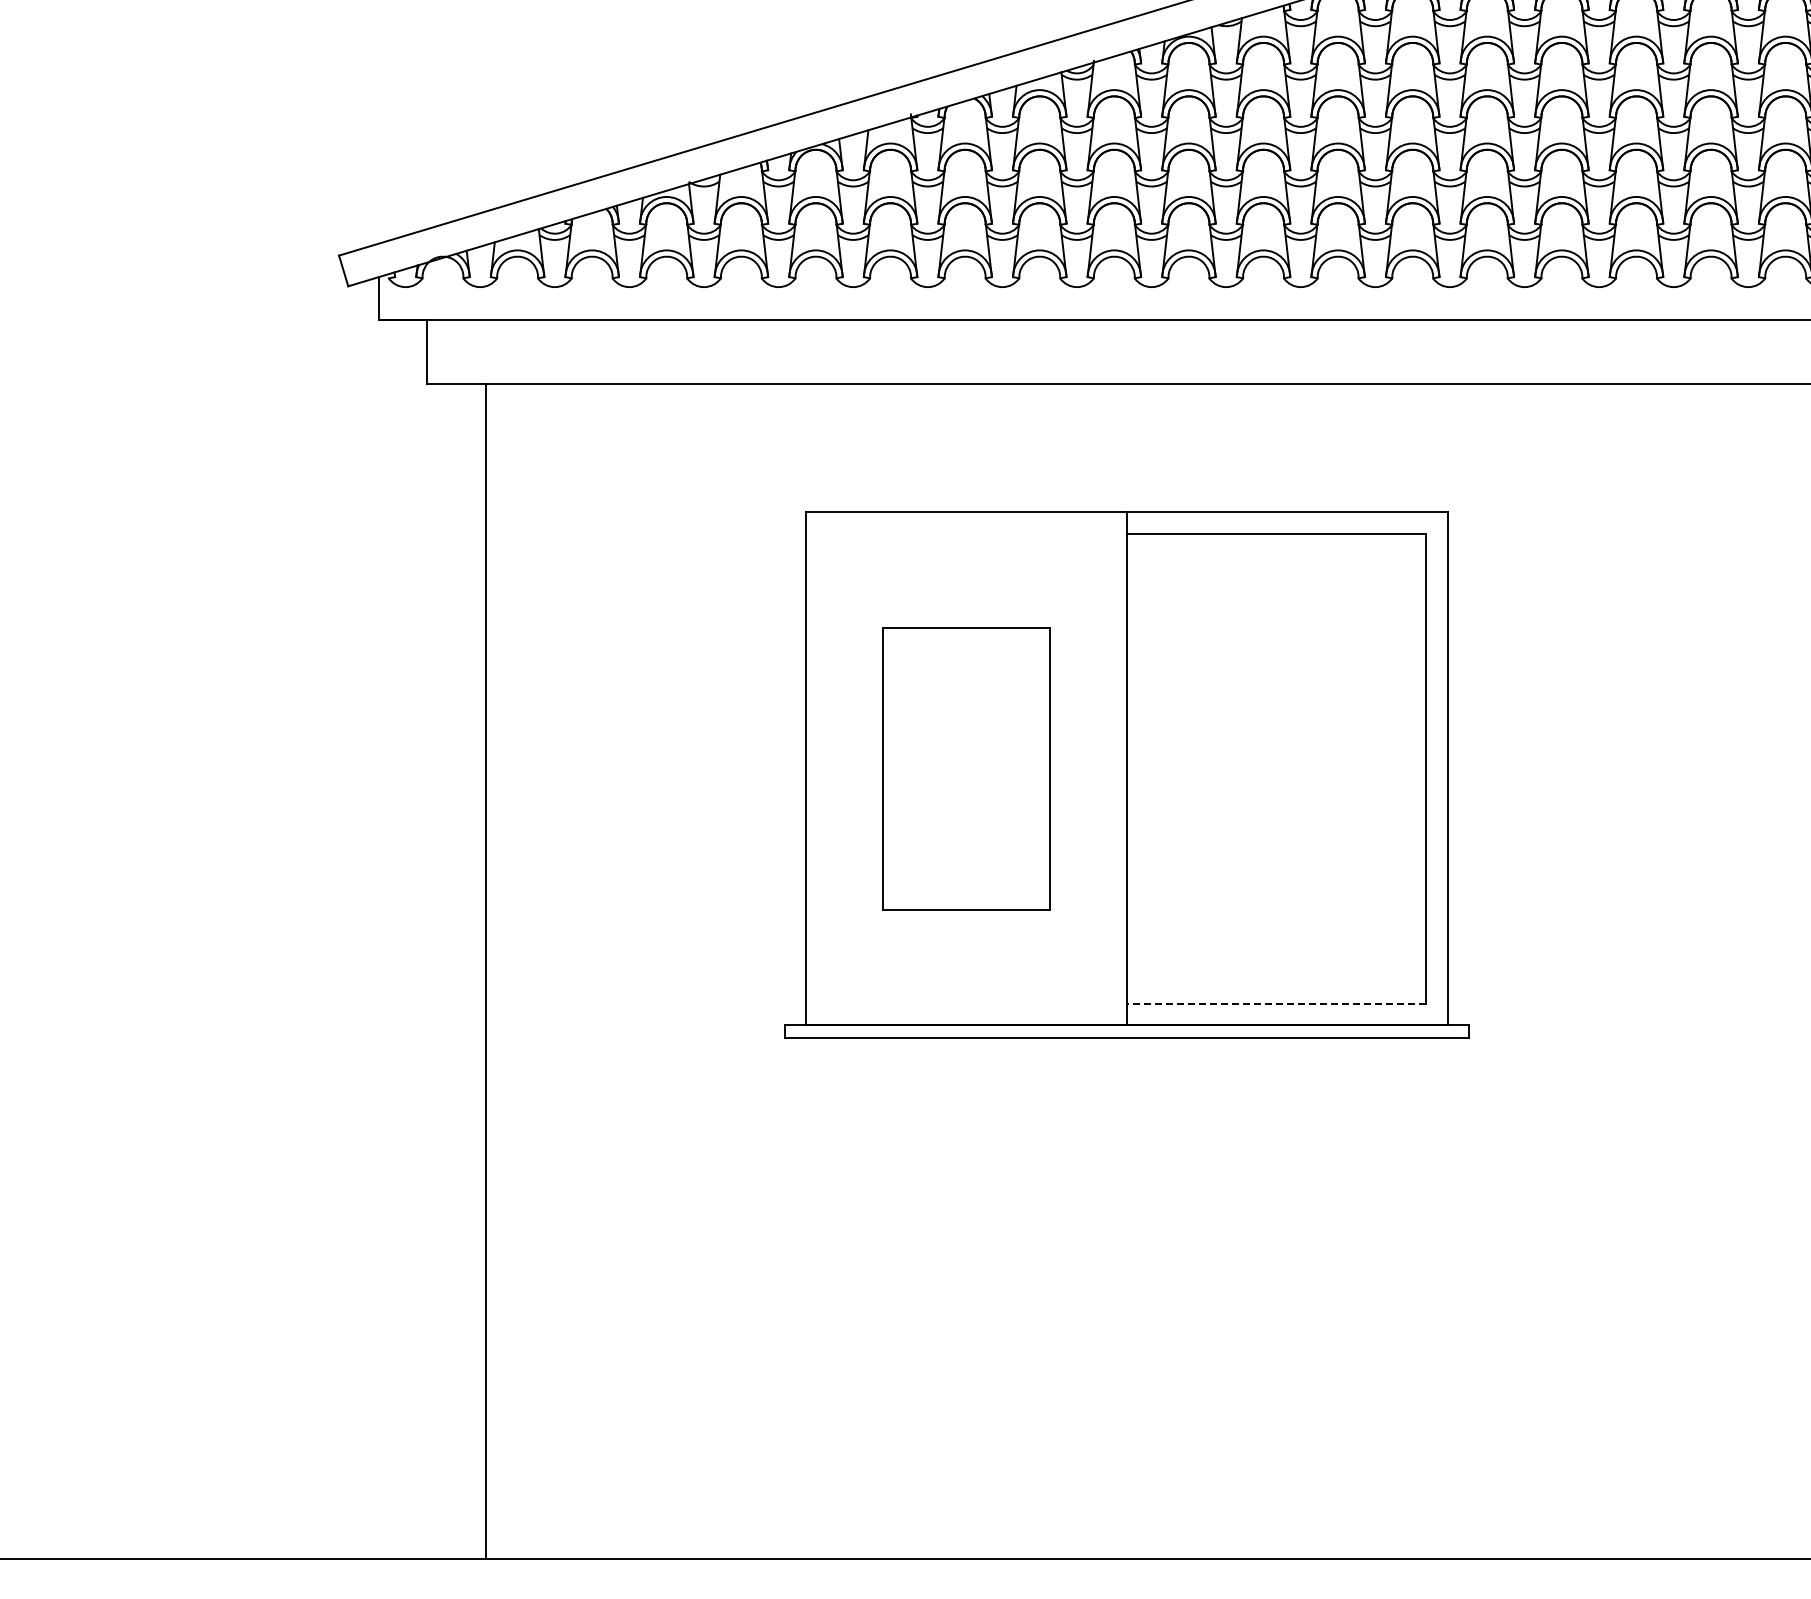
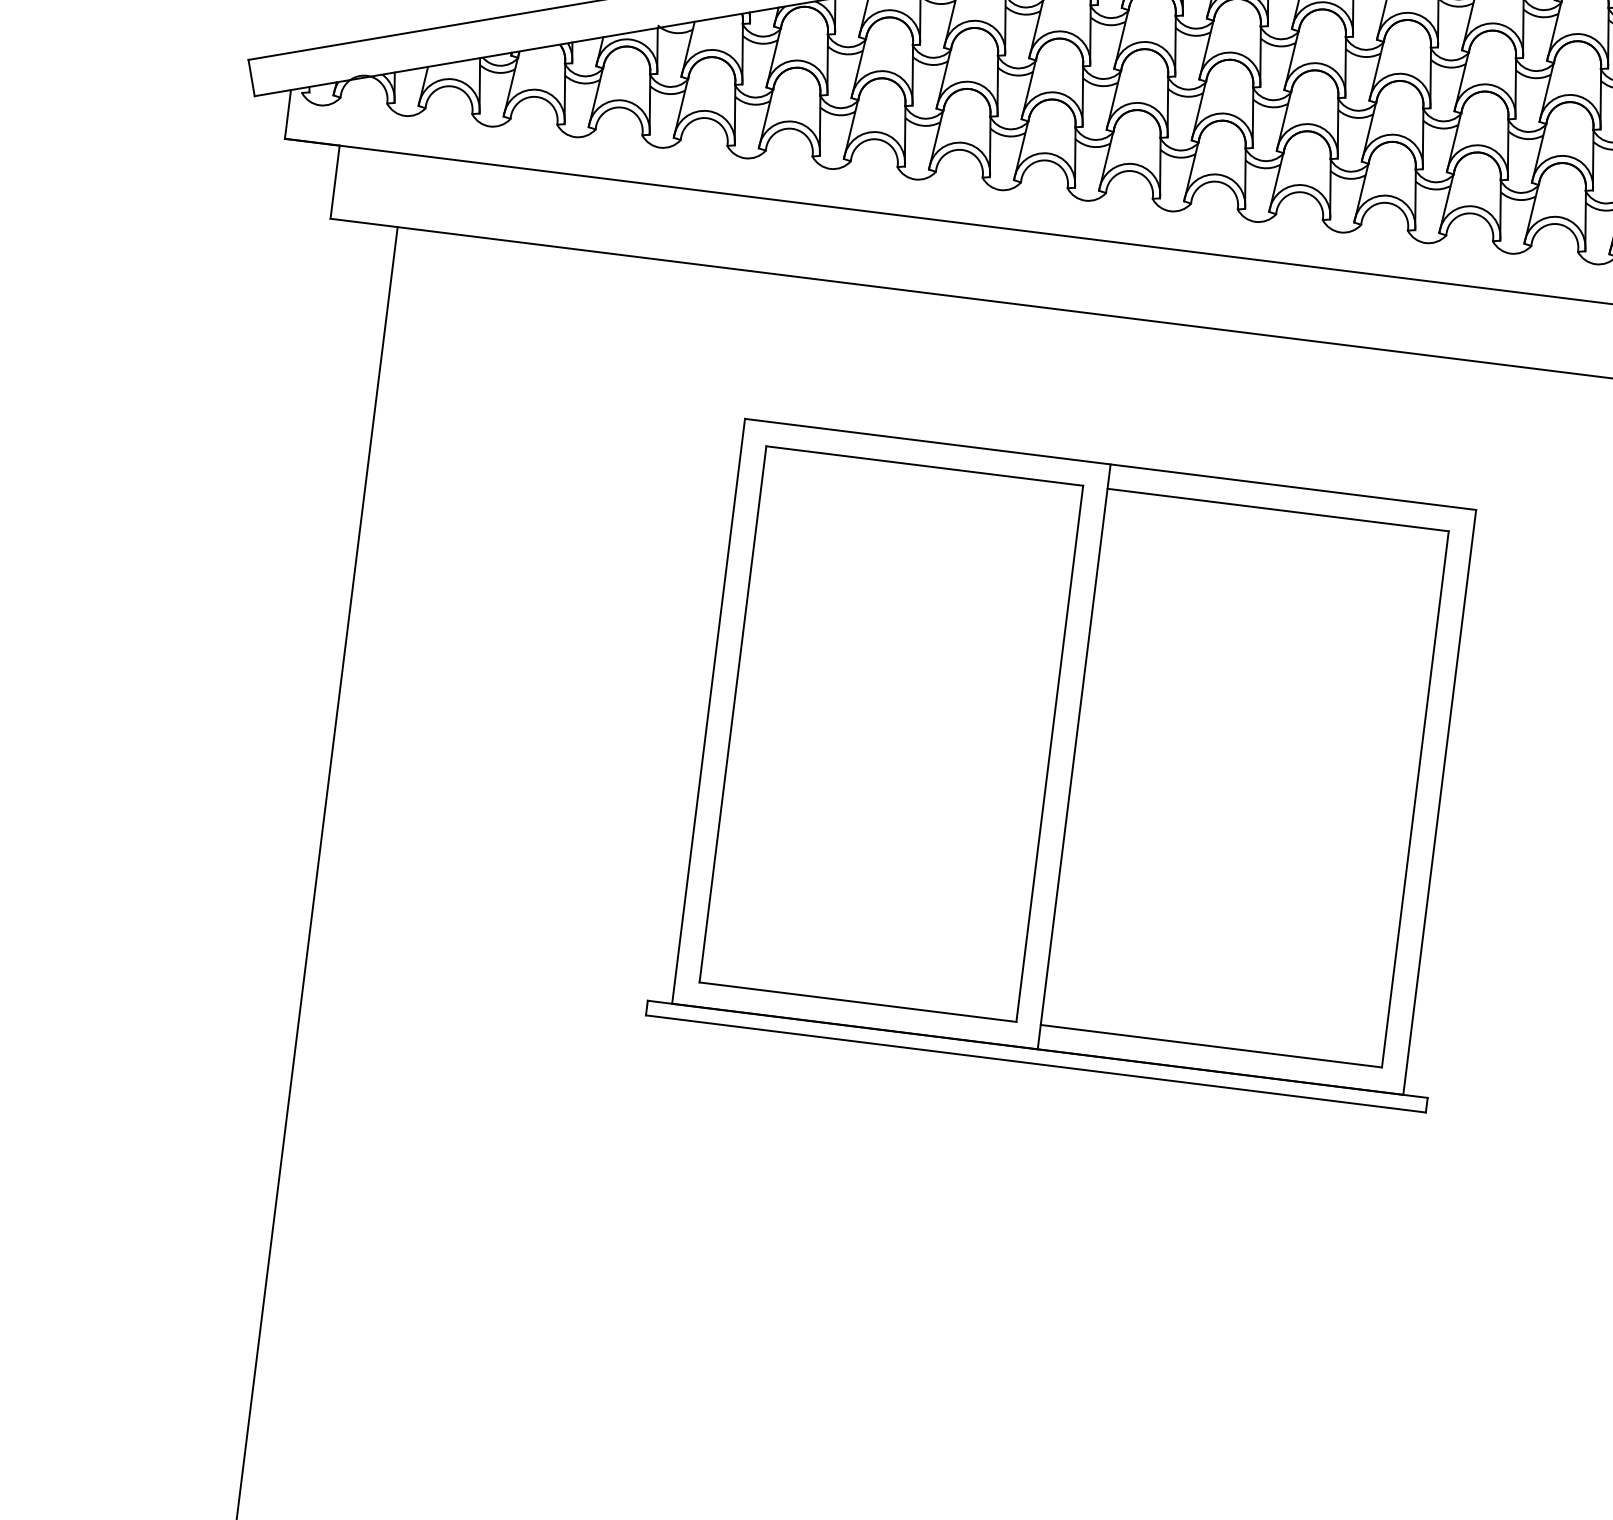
part: (966, 768) -> (891, 733), size x1.67
line: (1276, 1003) -> (1211, 1045), dashed -> solid

